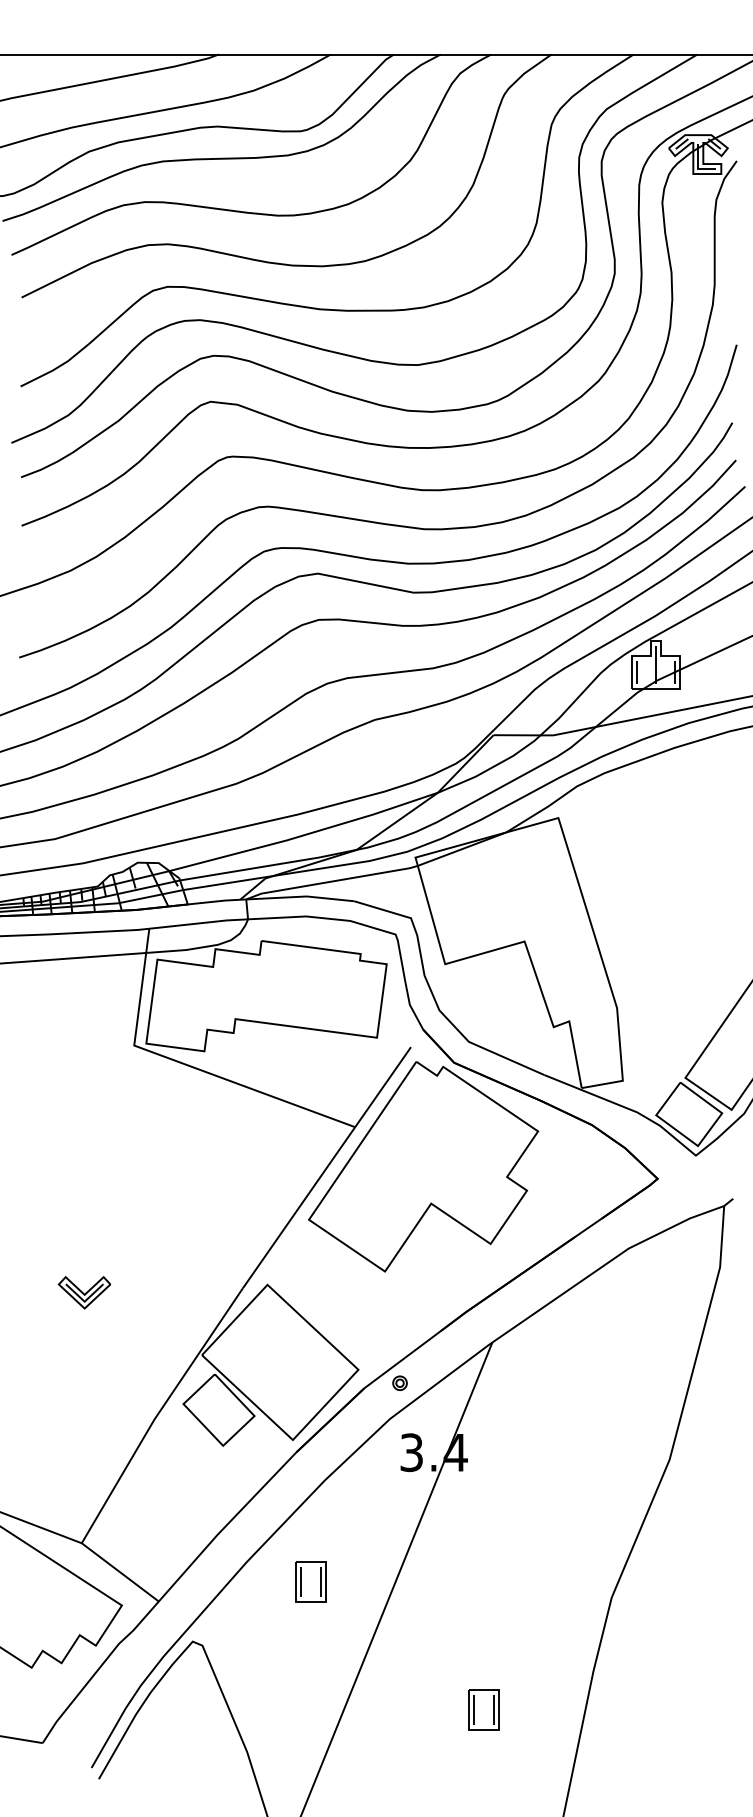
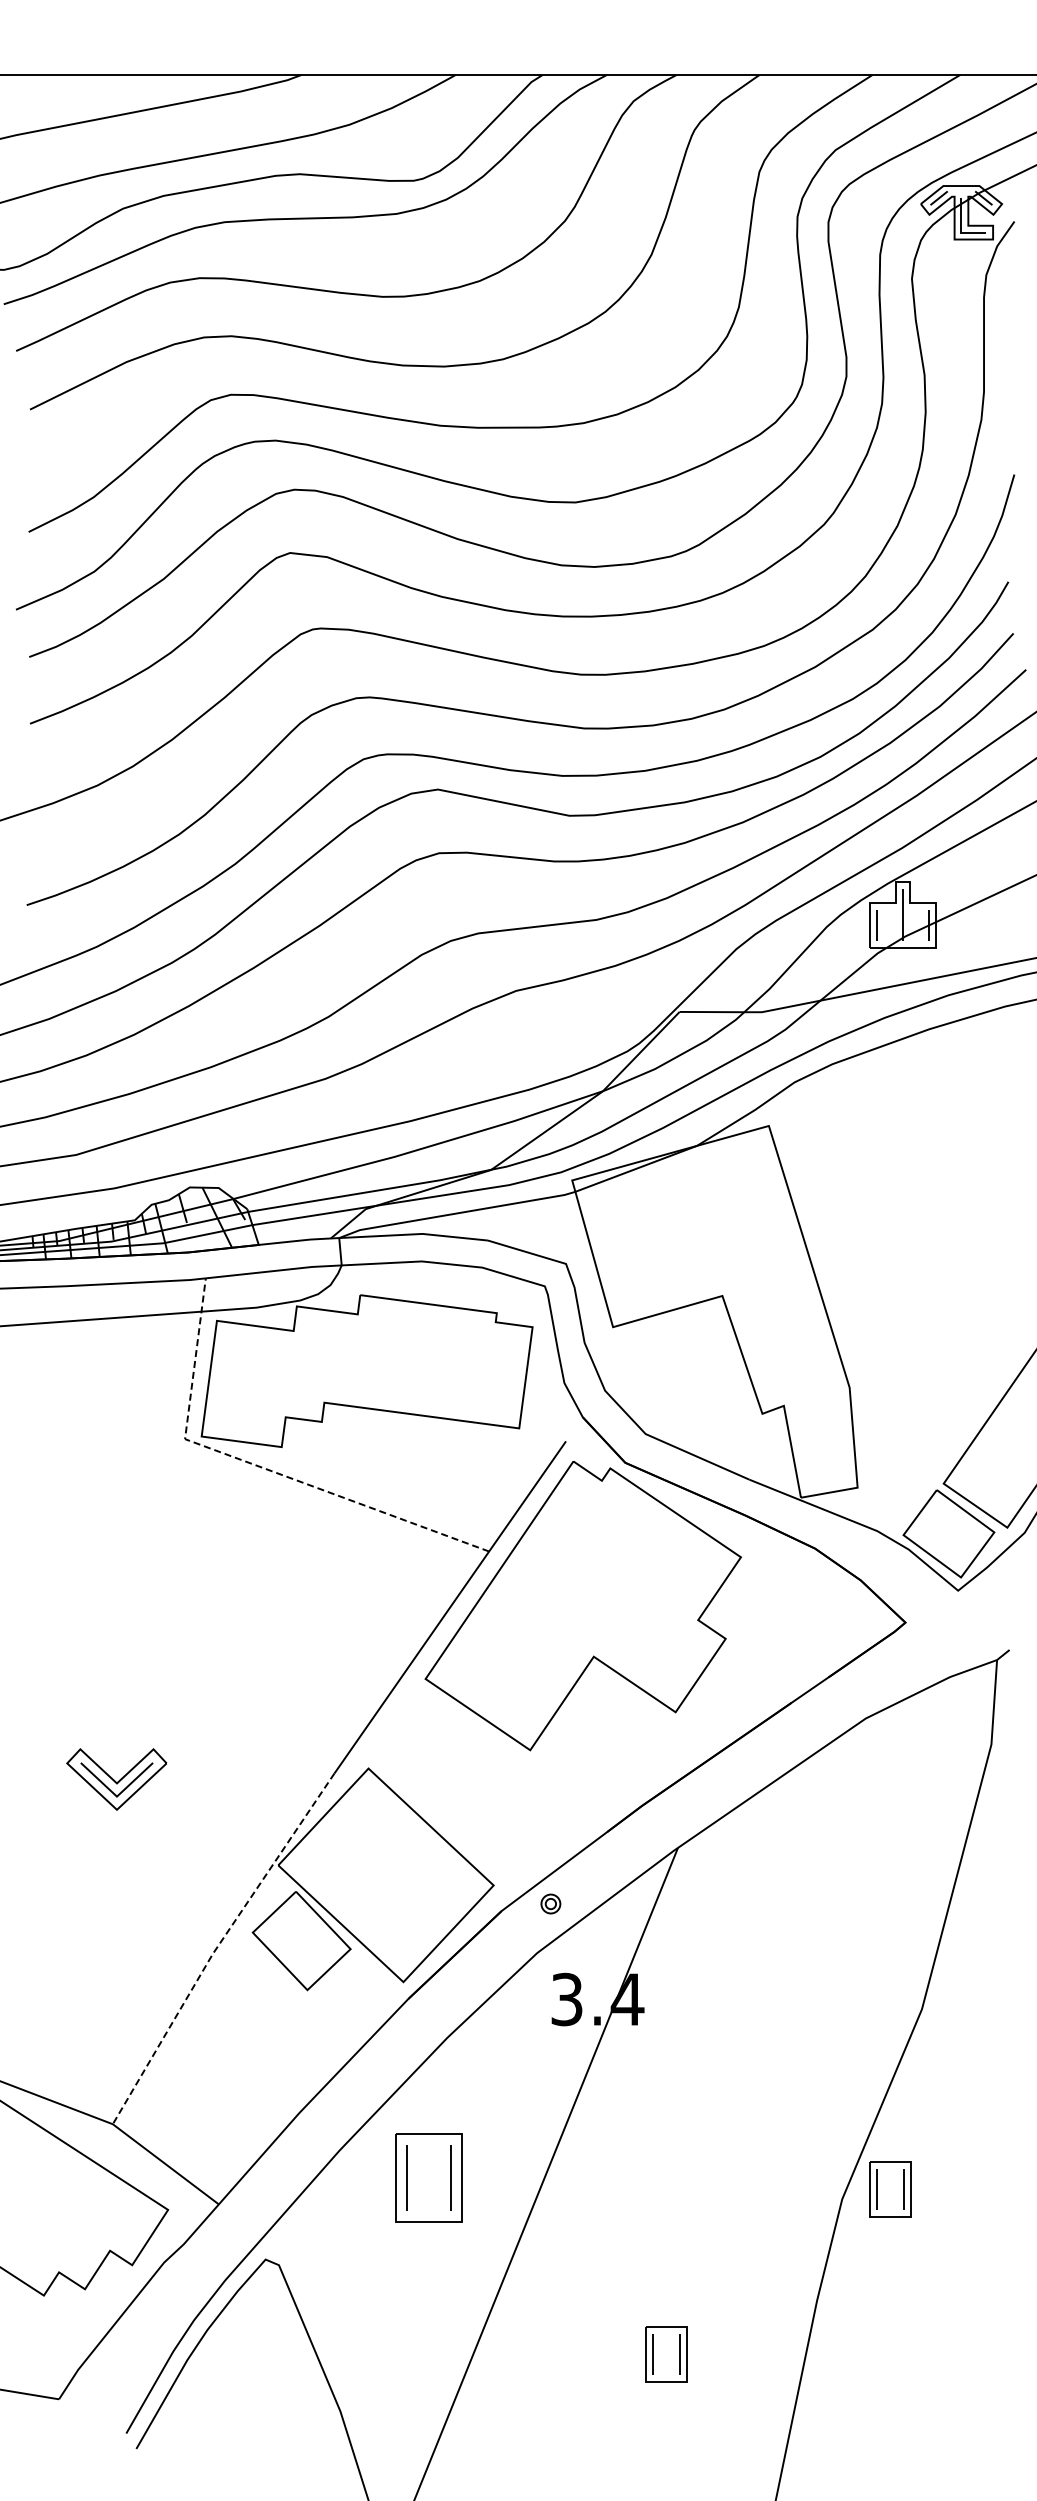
line: (188, 1065) -> (259, 1466), solid -> dashed
part: (84, 1292) -> (116, 1779), size x1.4
line: (157, 1414) -> (217, 1946), solid -> dashed
part: (311, 1581) -> (428, 2177), size x1.6
part: (646, 1590) -> (890, 2189), added

